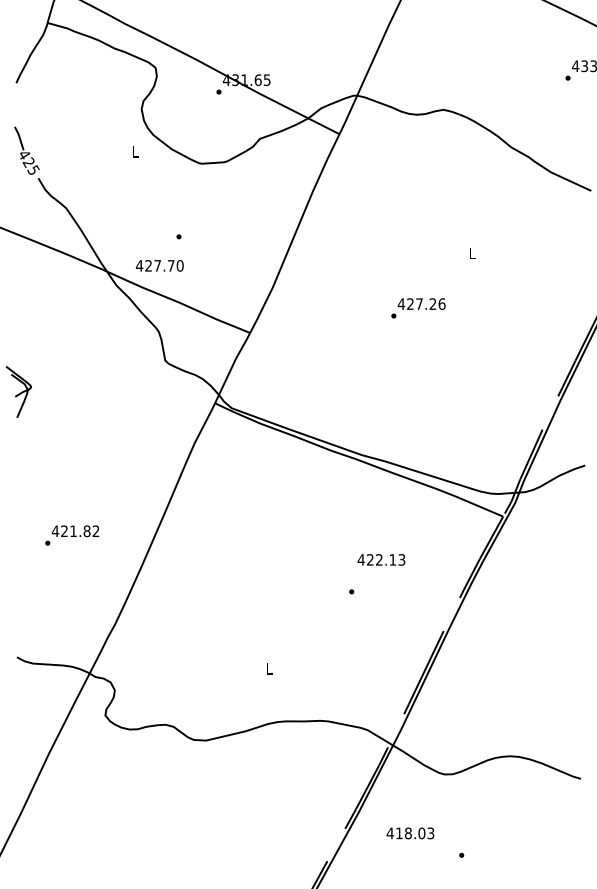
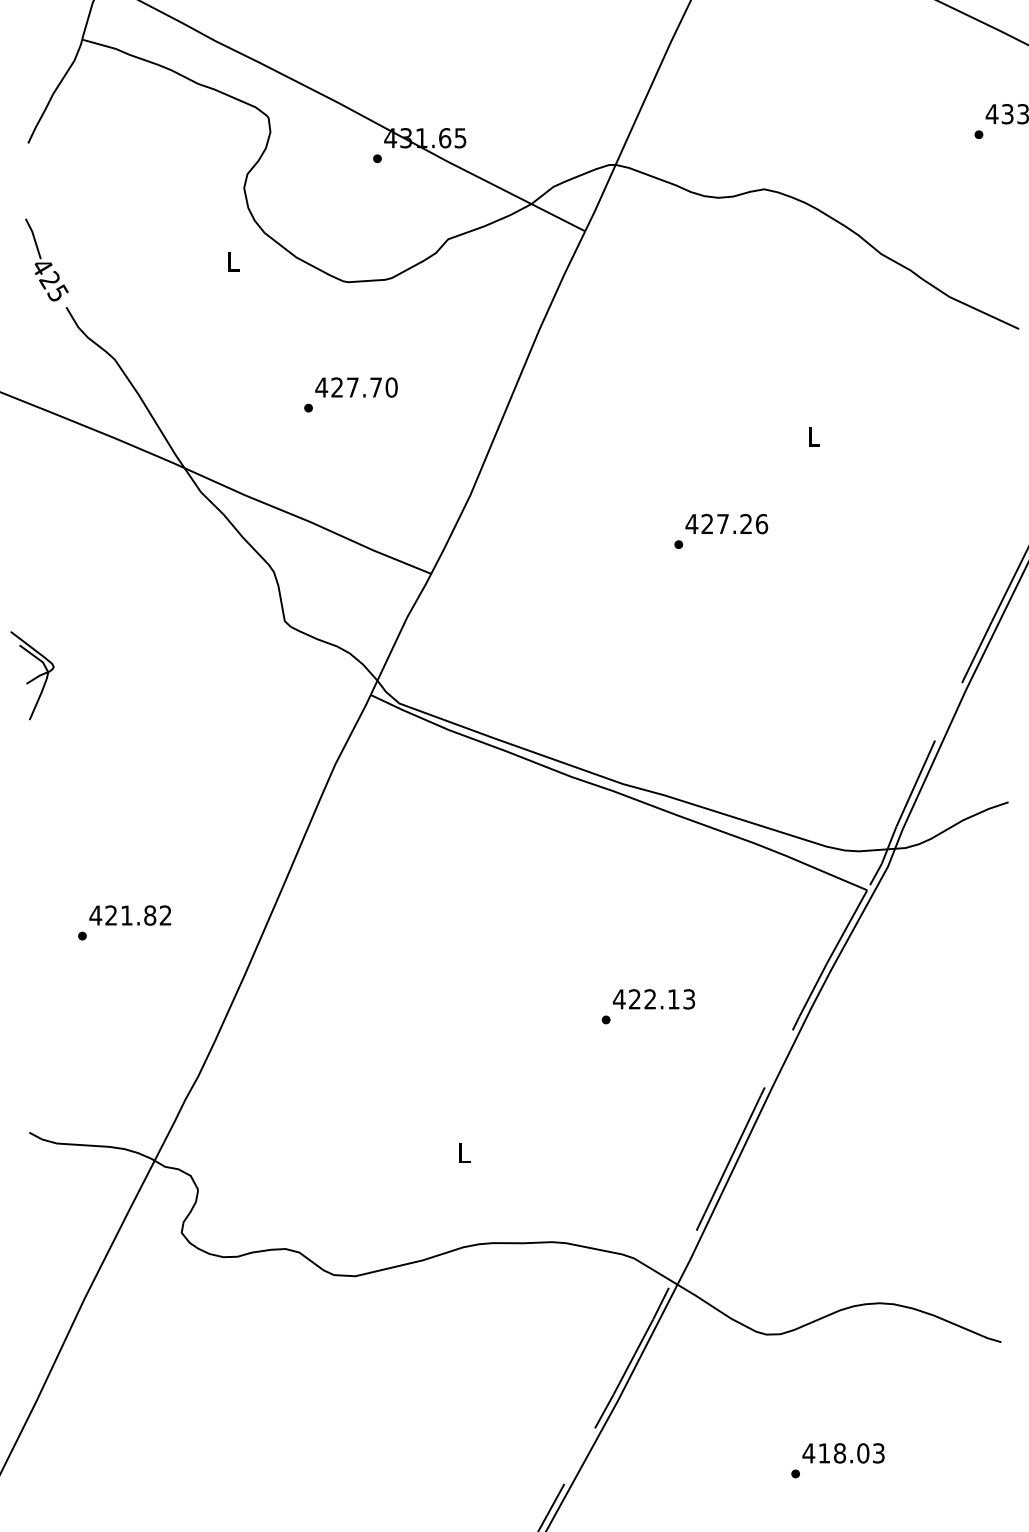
text: (159, 265) -> (355, 386), moved
text: (381, 559) -> (654, 998), moved
text: (410, 833) -> (843, 1453), moved

